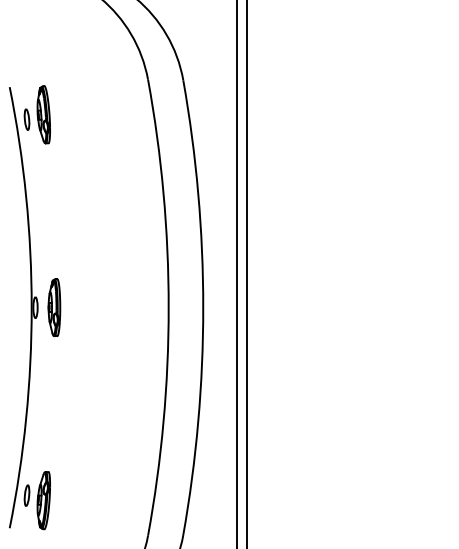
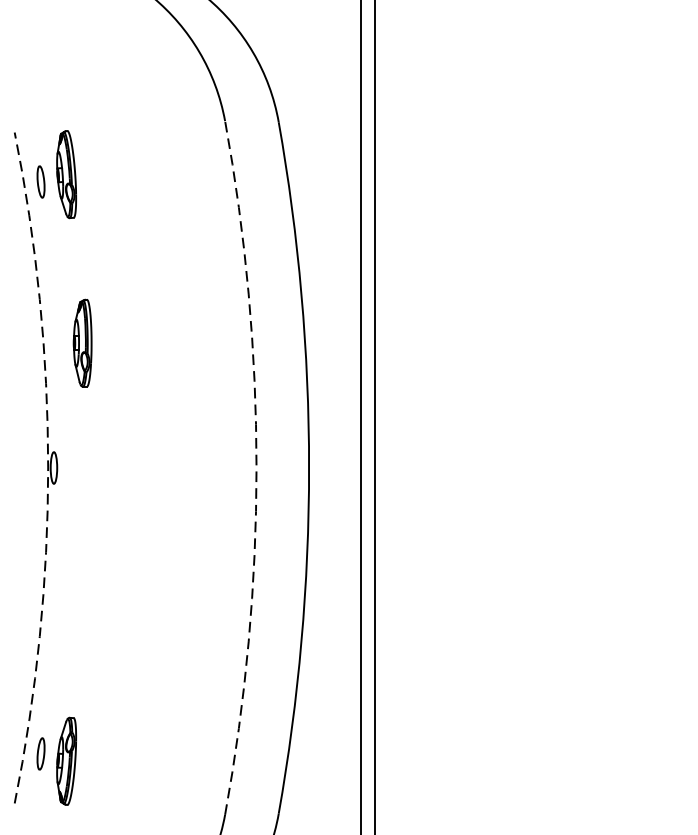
arc: (31, 307) -> (47, 467), solid -> dashed
part: (54, 307) -> (82, 342), moved
arc: (168, 307) -> (256, 467), solid -> dashed

